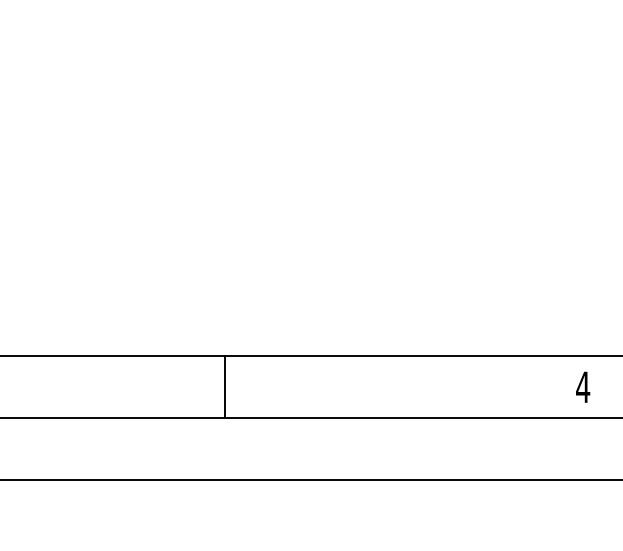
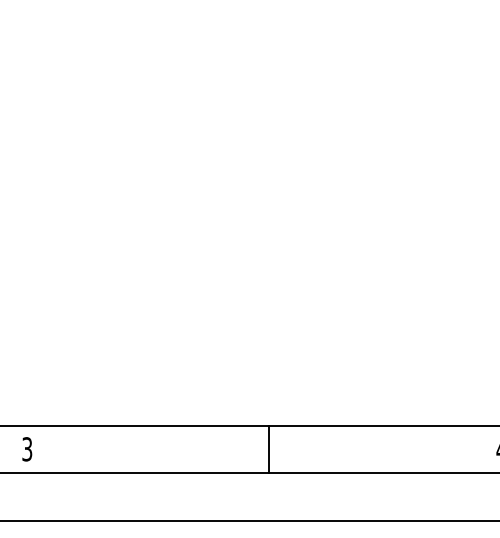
line: (225, 387) -> (269, 449), moved

